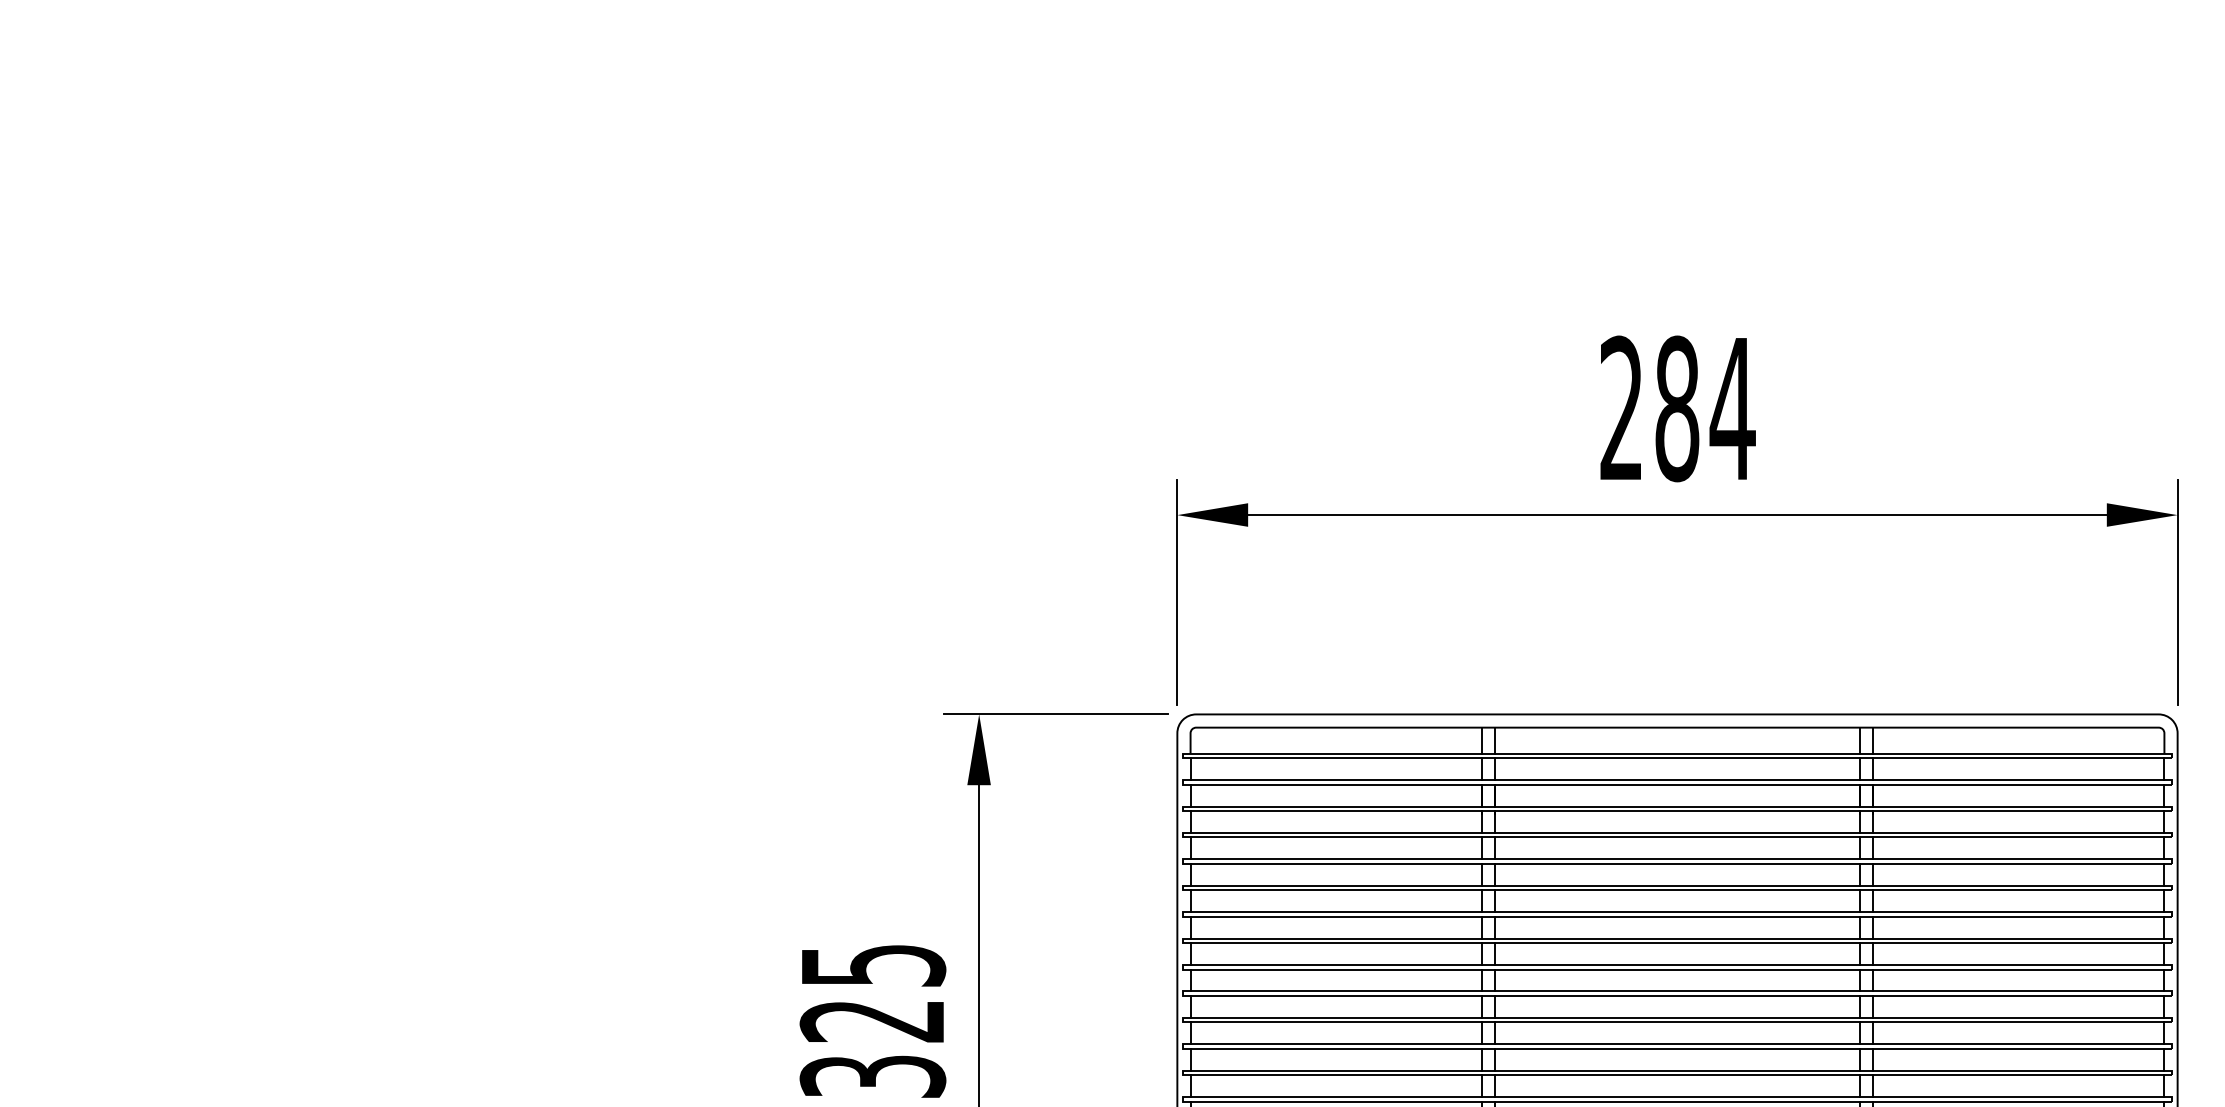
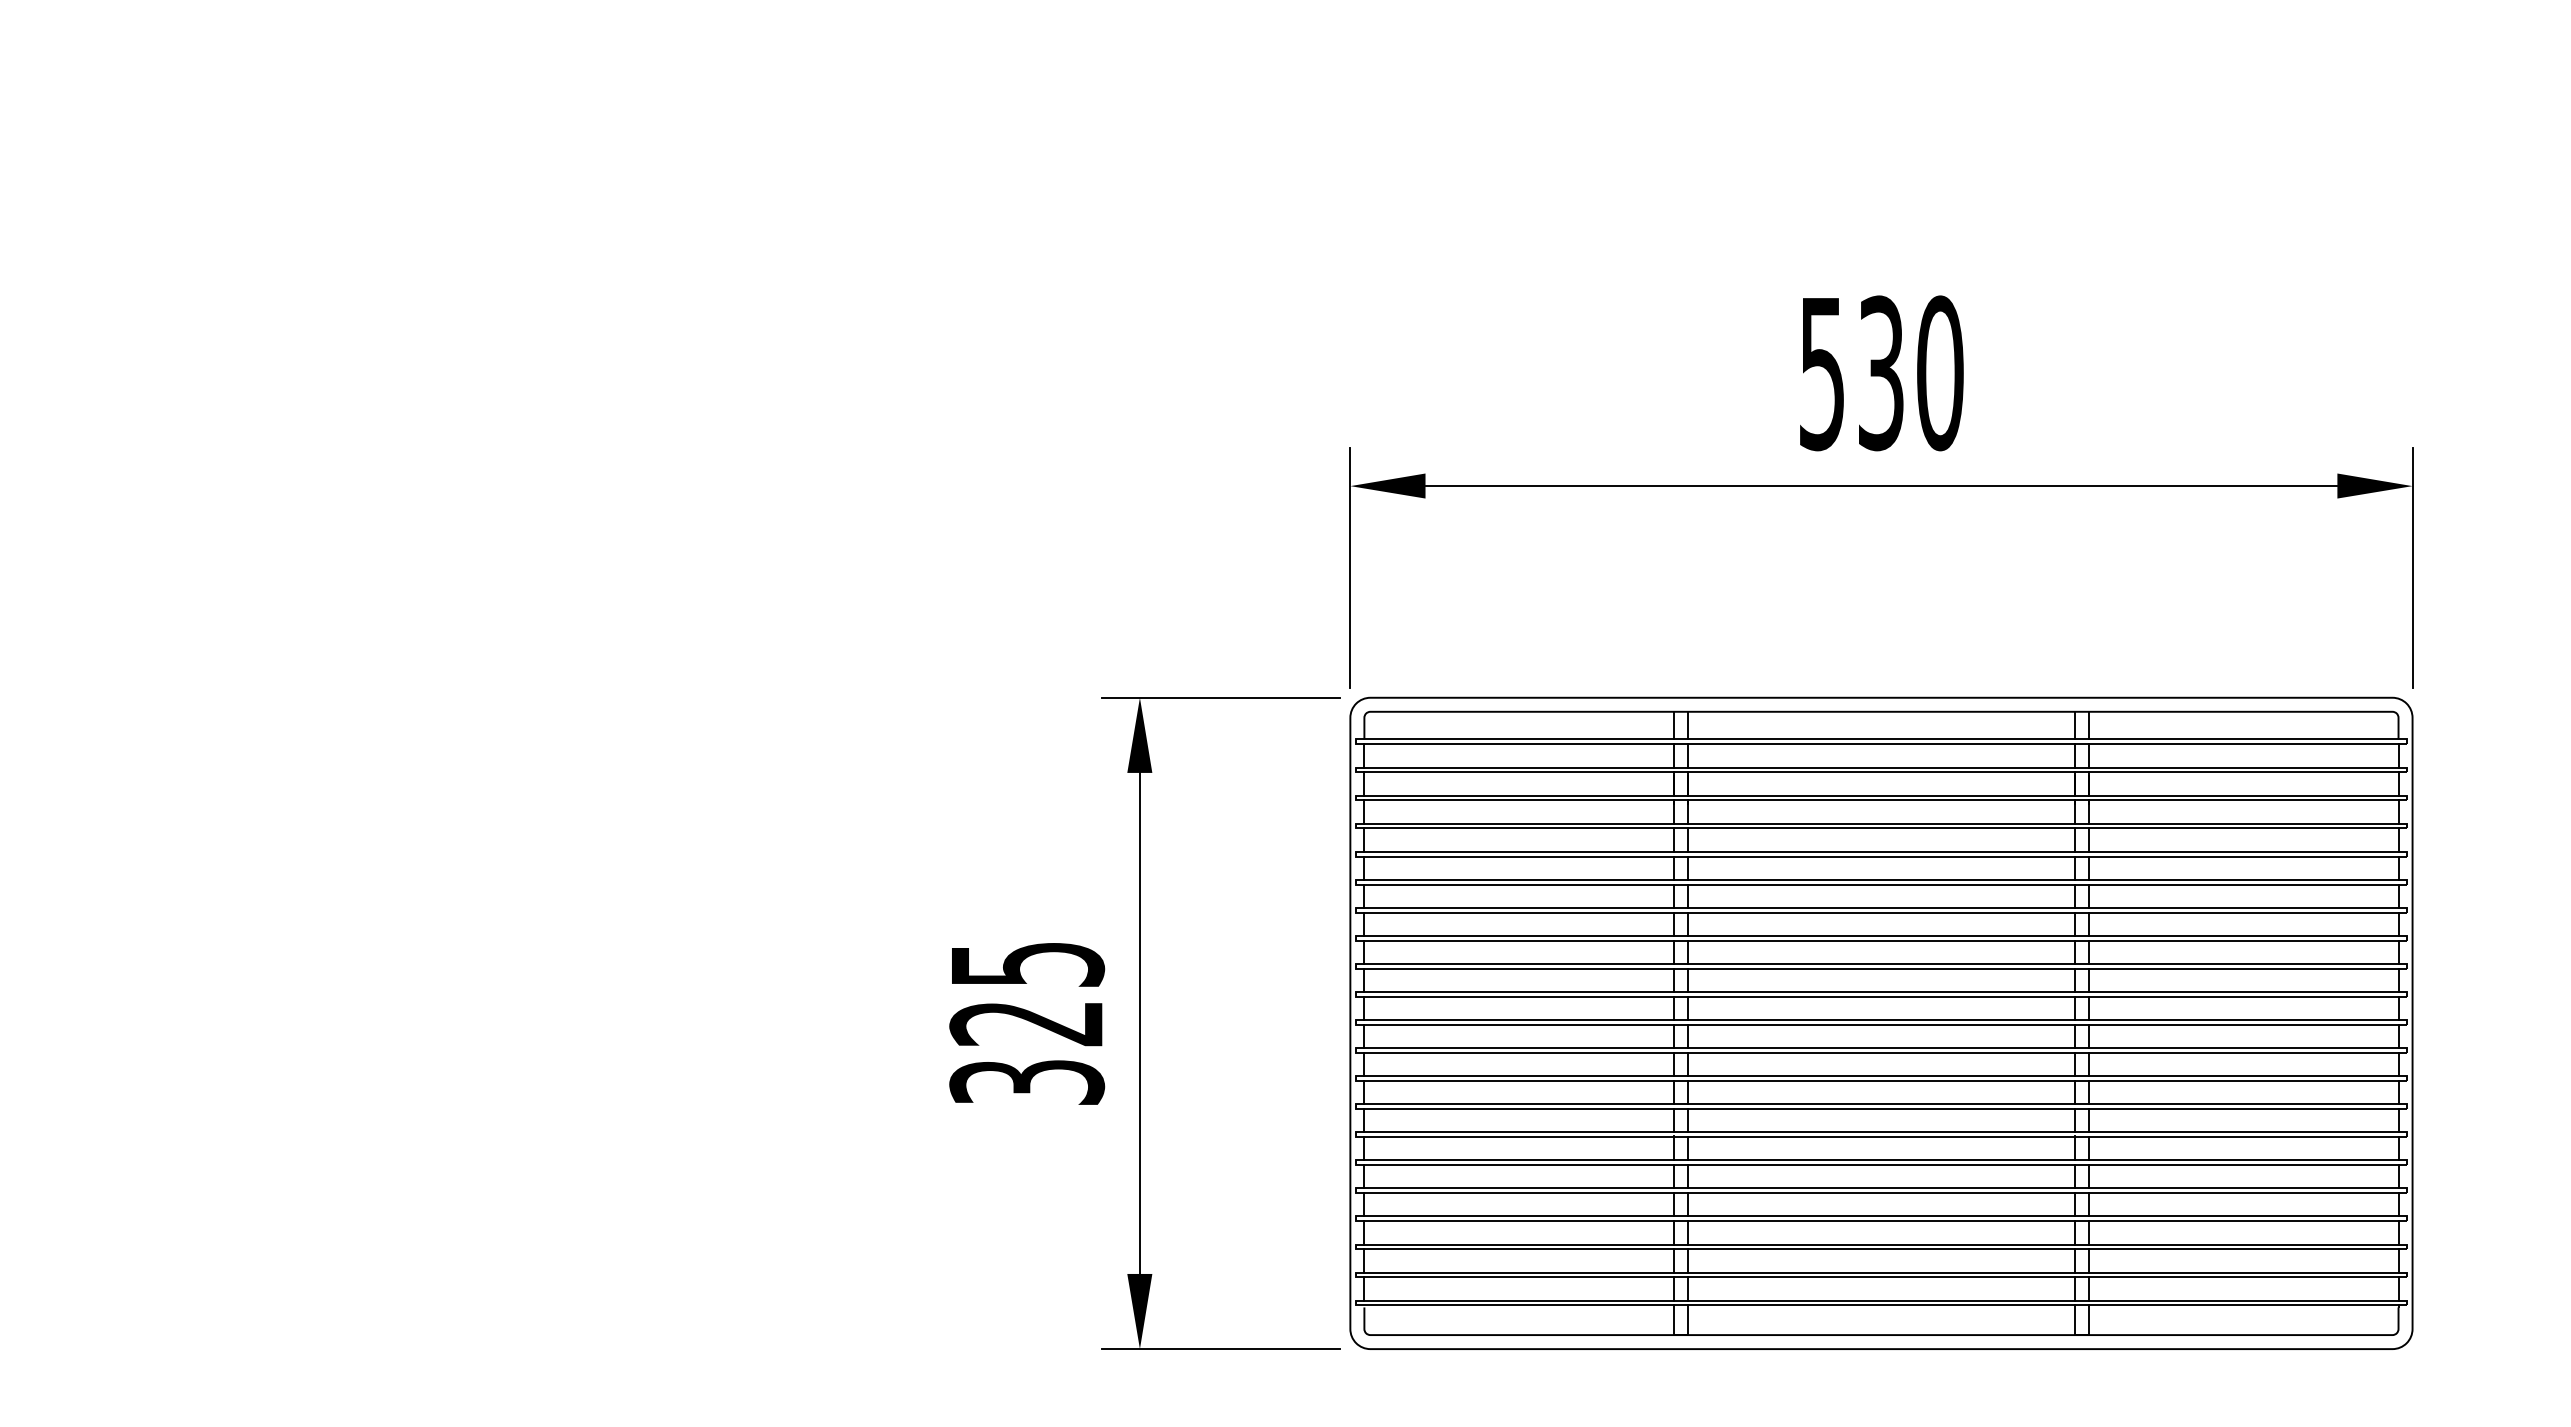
text: (1677, 409) -> (1881, 373), 284 -> 530

